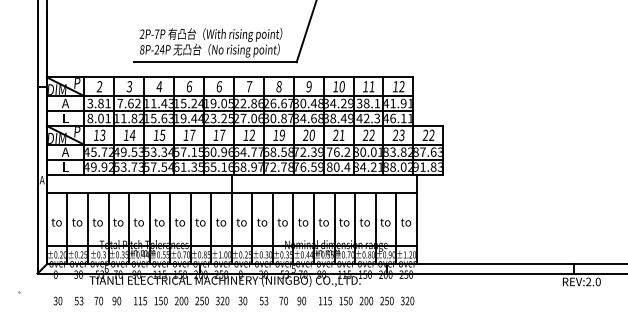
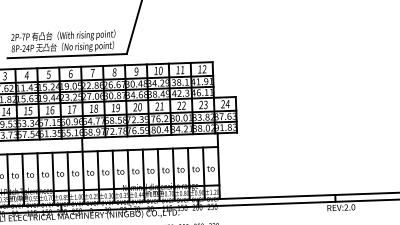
text: (189, 86) -> (48, 74), 6 -> 5
text: (431, 134) -> (227, 103), 22 -> 24
text: (192, 135) -> (52, 110), 17 -> 16
text: (252, 135) -> (96, 108), 12 -> 18

